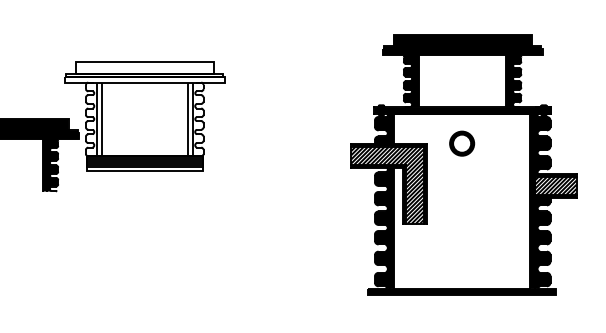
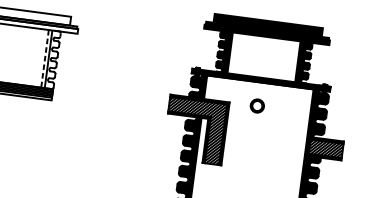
line: (187, 119) -> (44, 58), solid -> dashed
part: (462, 143) -> (257, 105), size x0.7

